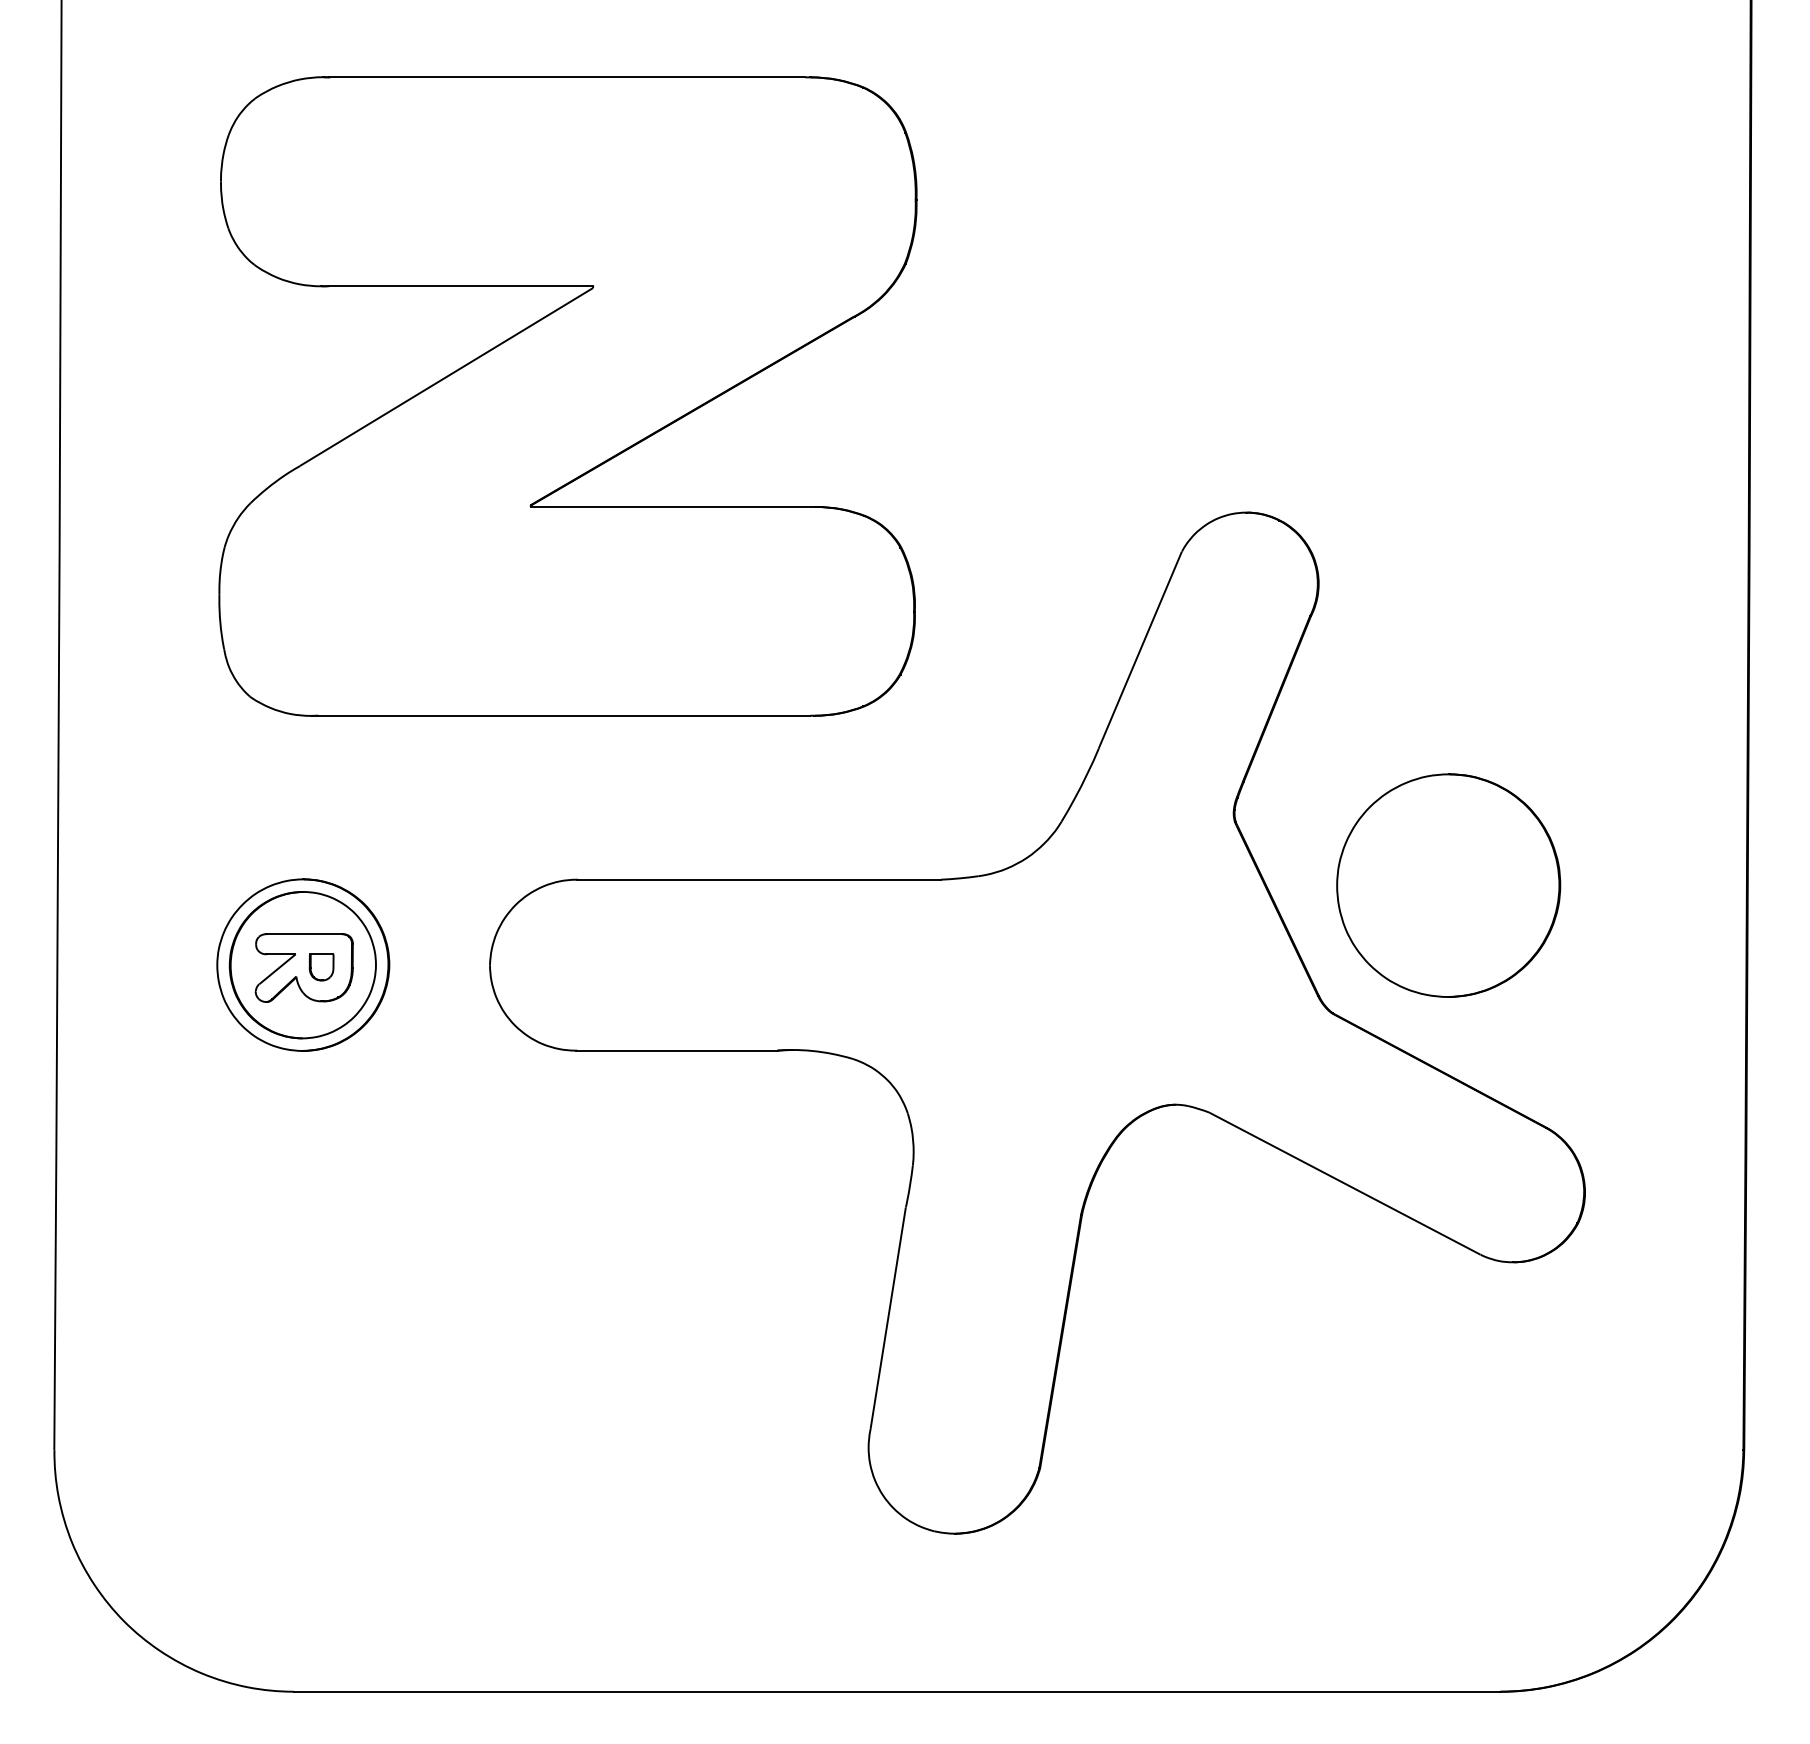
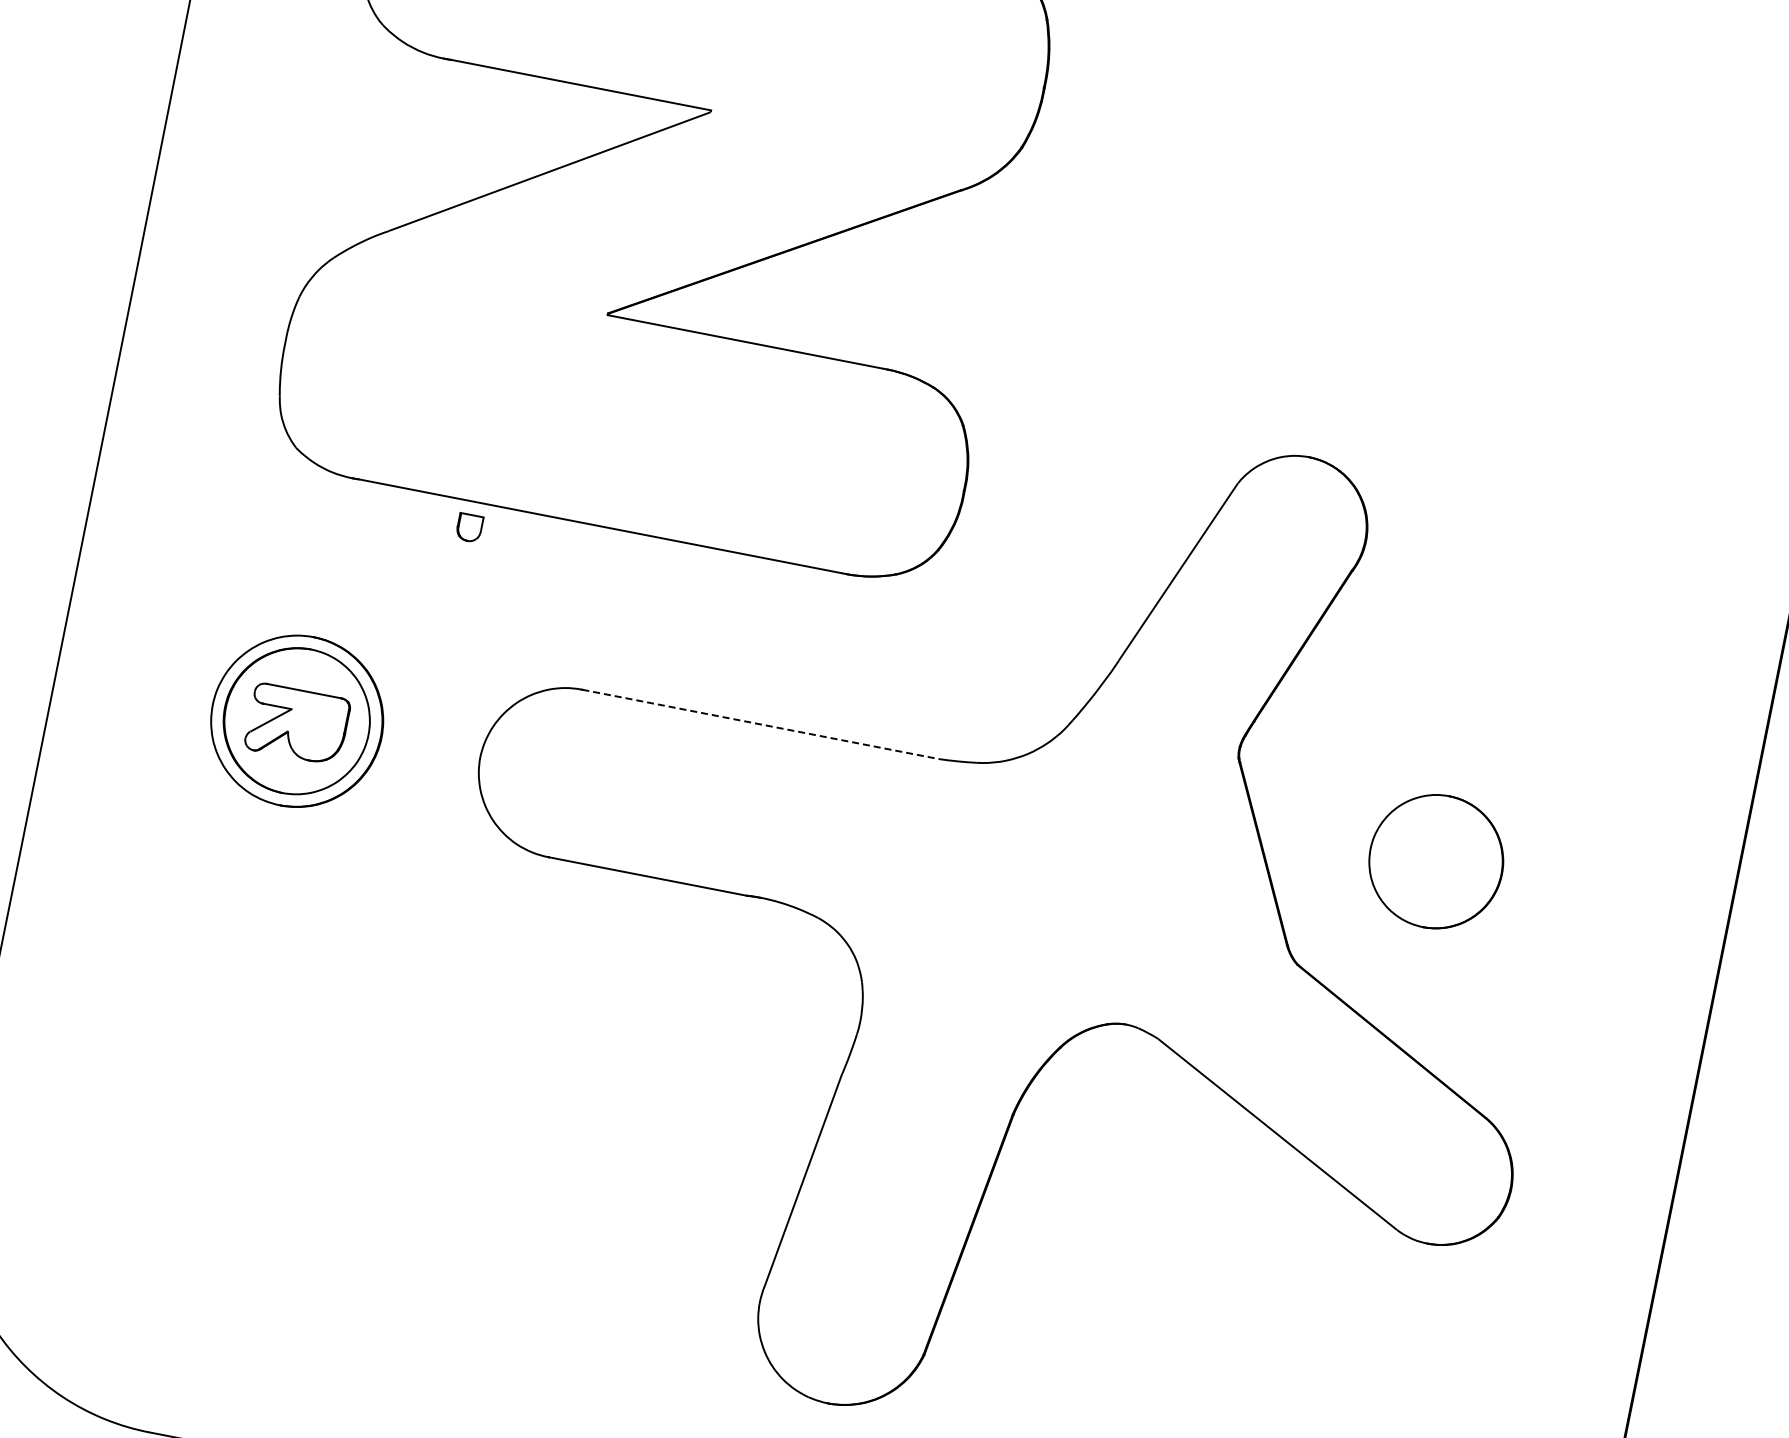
line: (759, 879) -> (761, 724), solid -> dashed
part: (1448, 885) -> (1435, 861), size x0.6
part: (321, 967) -> (469, 528), moved

